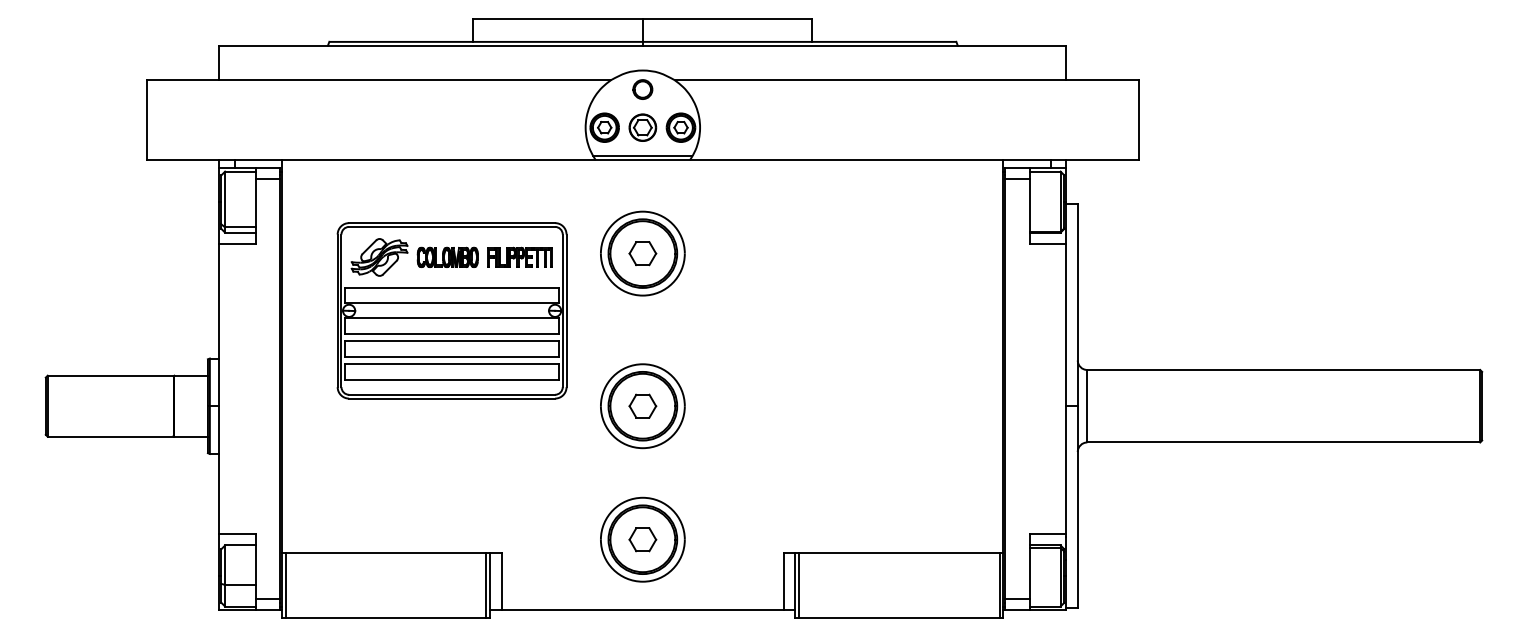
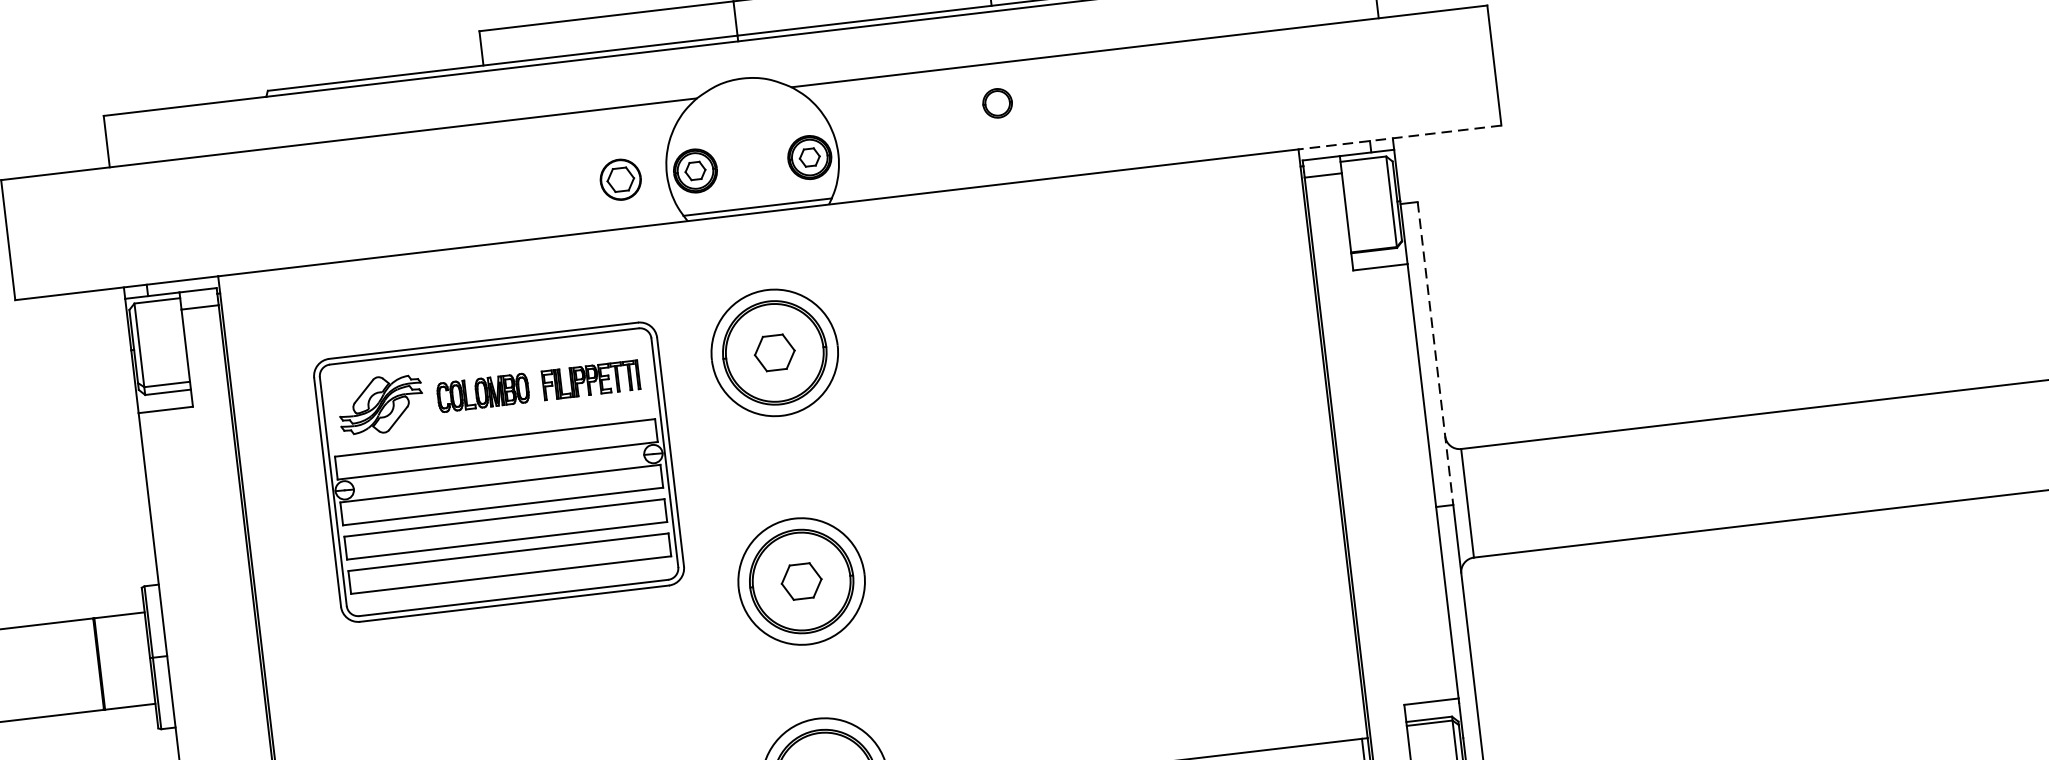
part: (642, 89) -> (997, 103), moved
part: (642, 127) -> (620, 179), moved
line: (1071, 160) -> (1400, 137), solid -> dashed
line: (1077, 305) -> (1435, 354), solid -> dashed

